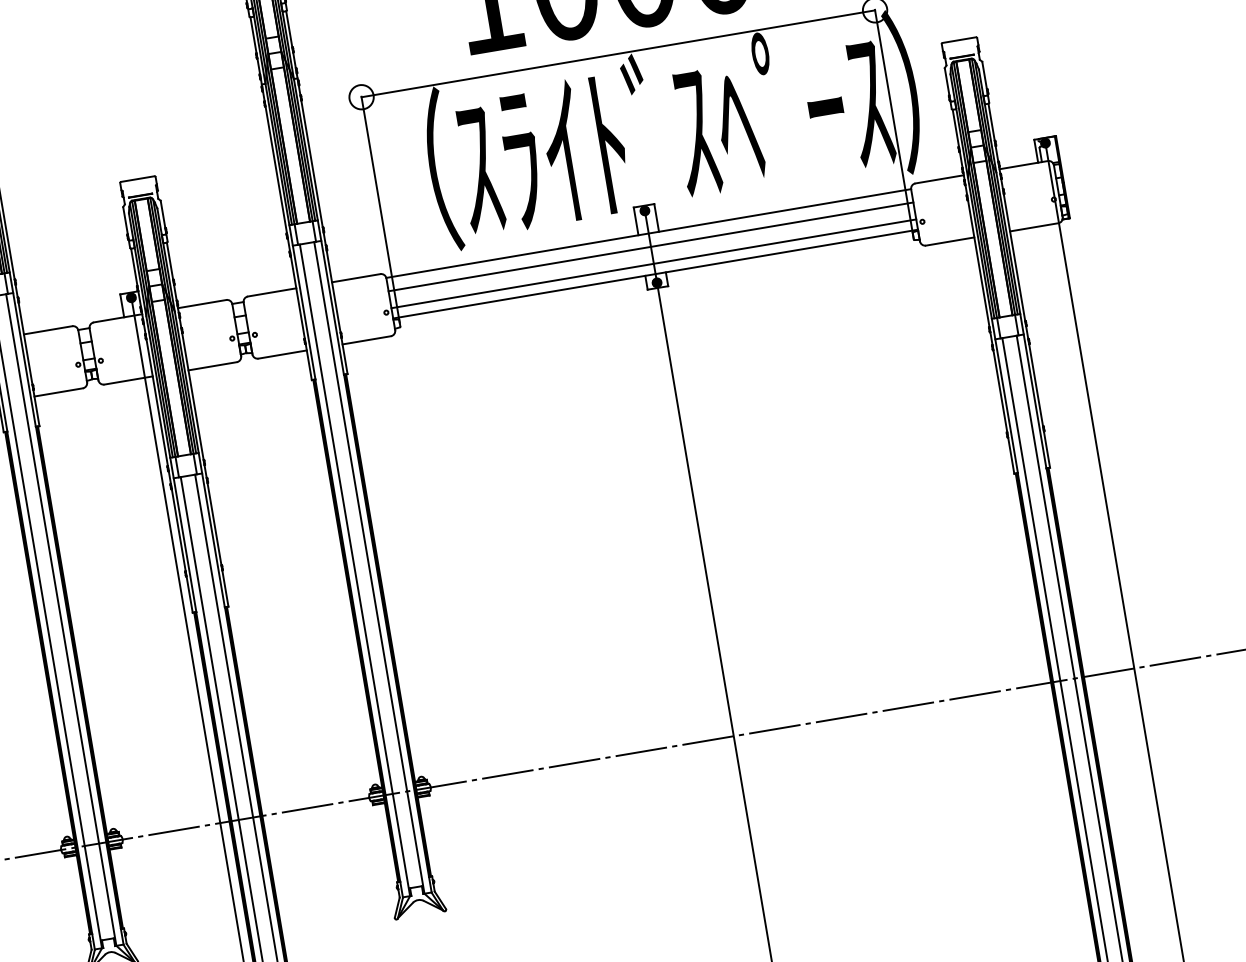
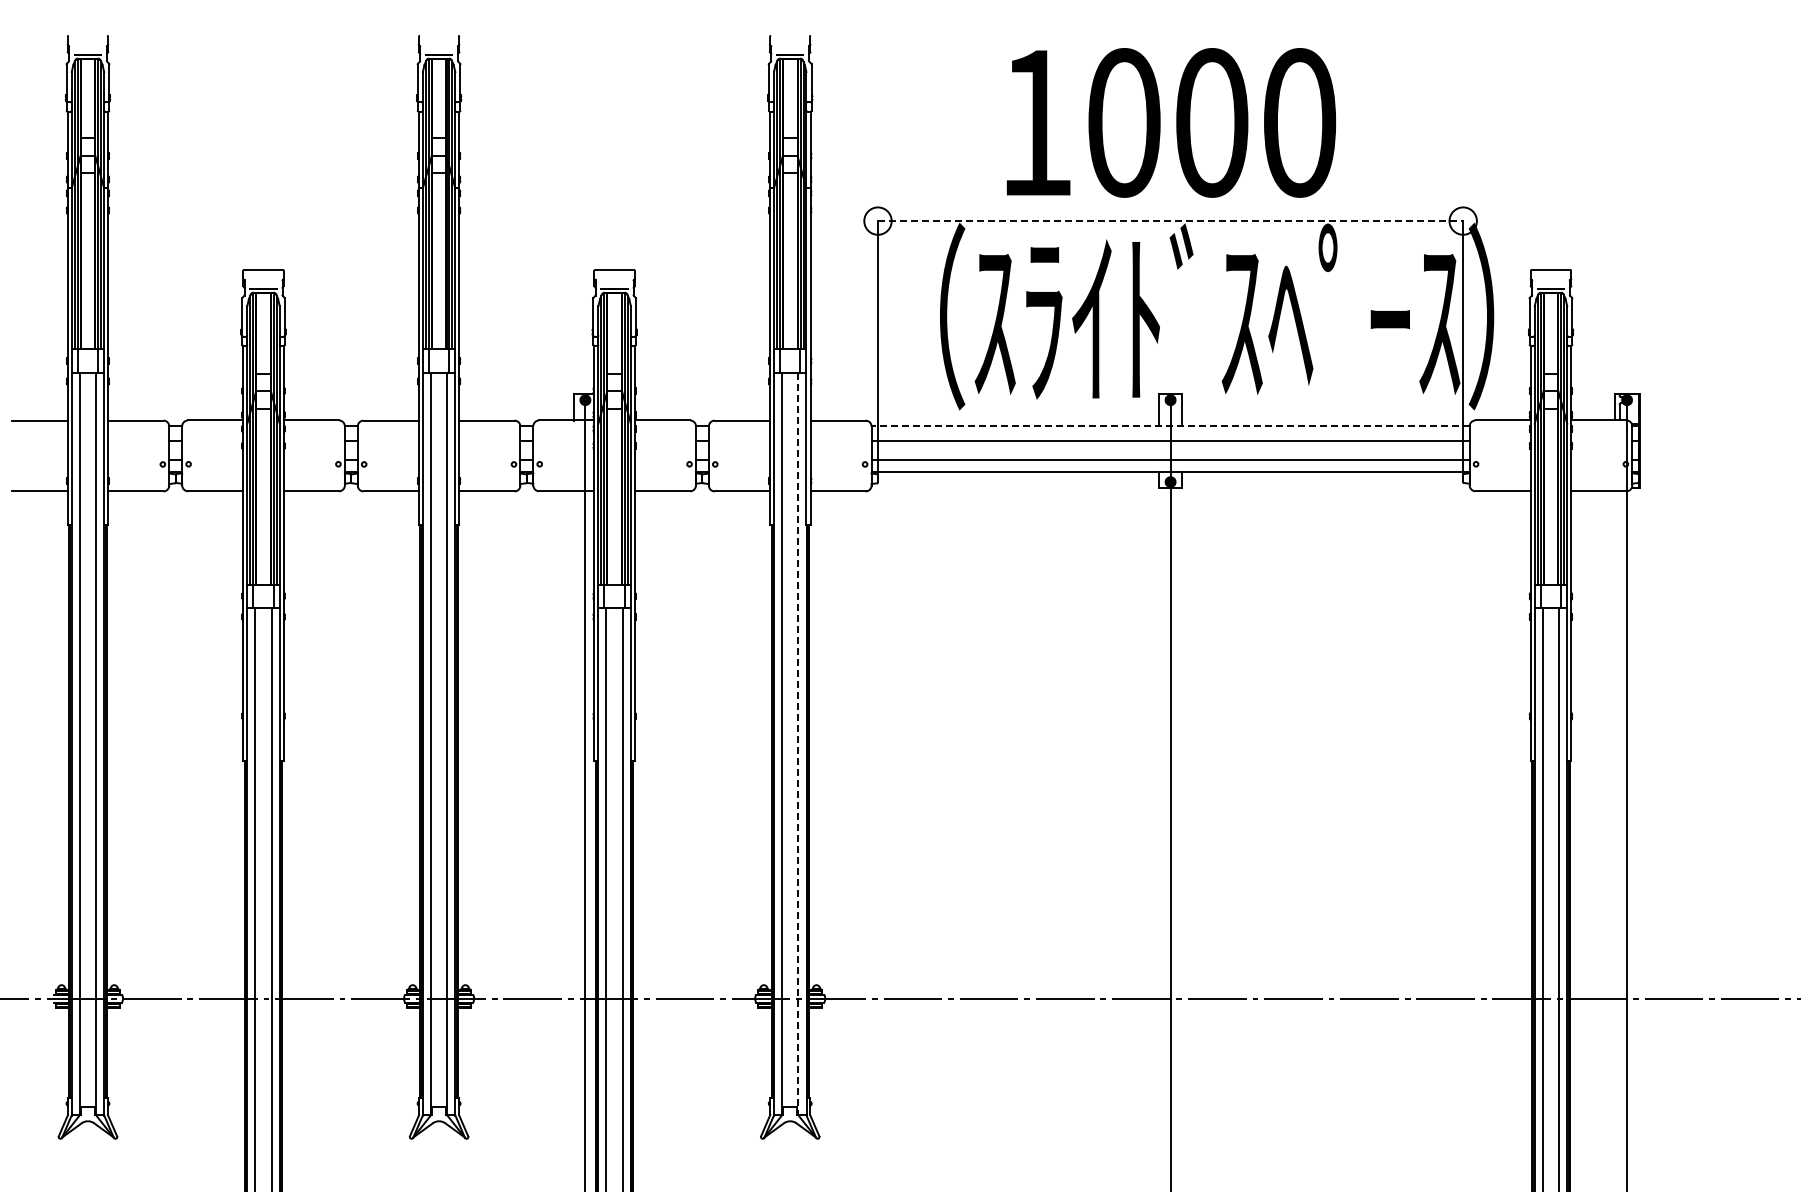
line: (618, 54) -> (1170, 221), solid -> dashed
line: (648, 233) -> (1170, 425), solid -> dashed
line: (369, 568) -> (798, 744), solid -> dashed

